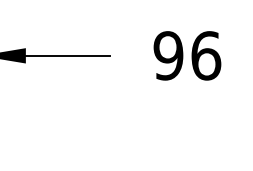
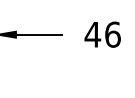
text: (167, 55) -> (92, 34), 96 -> 46

